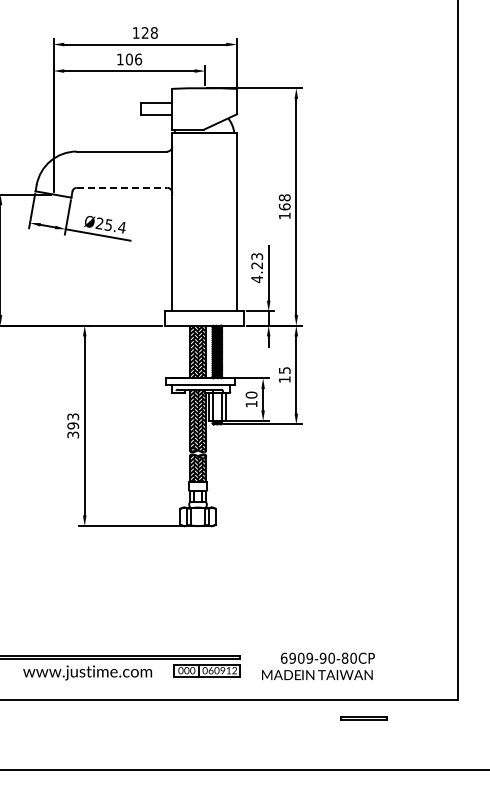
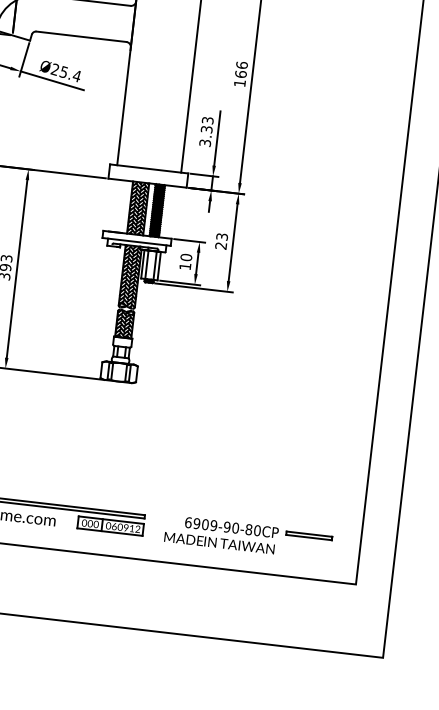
line: (122, 187) -> (81, 36), dashed -> solid
text: (284, 197) -> (241, 64), 168 -> 166
text: (257, 272) -> (206, 136), 4.23 -> 3.33
text: (284, 375) -> (221, 241), 15 -> 23
line: (363, 717) -> (309, 534), moved

